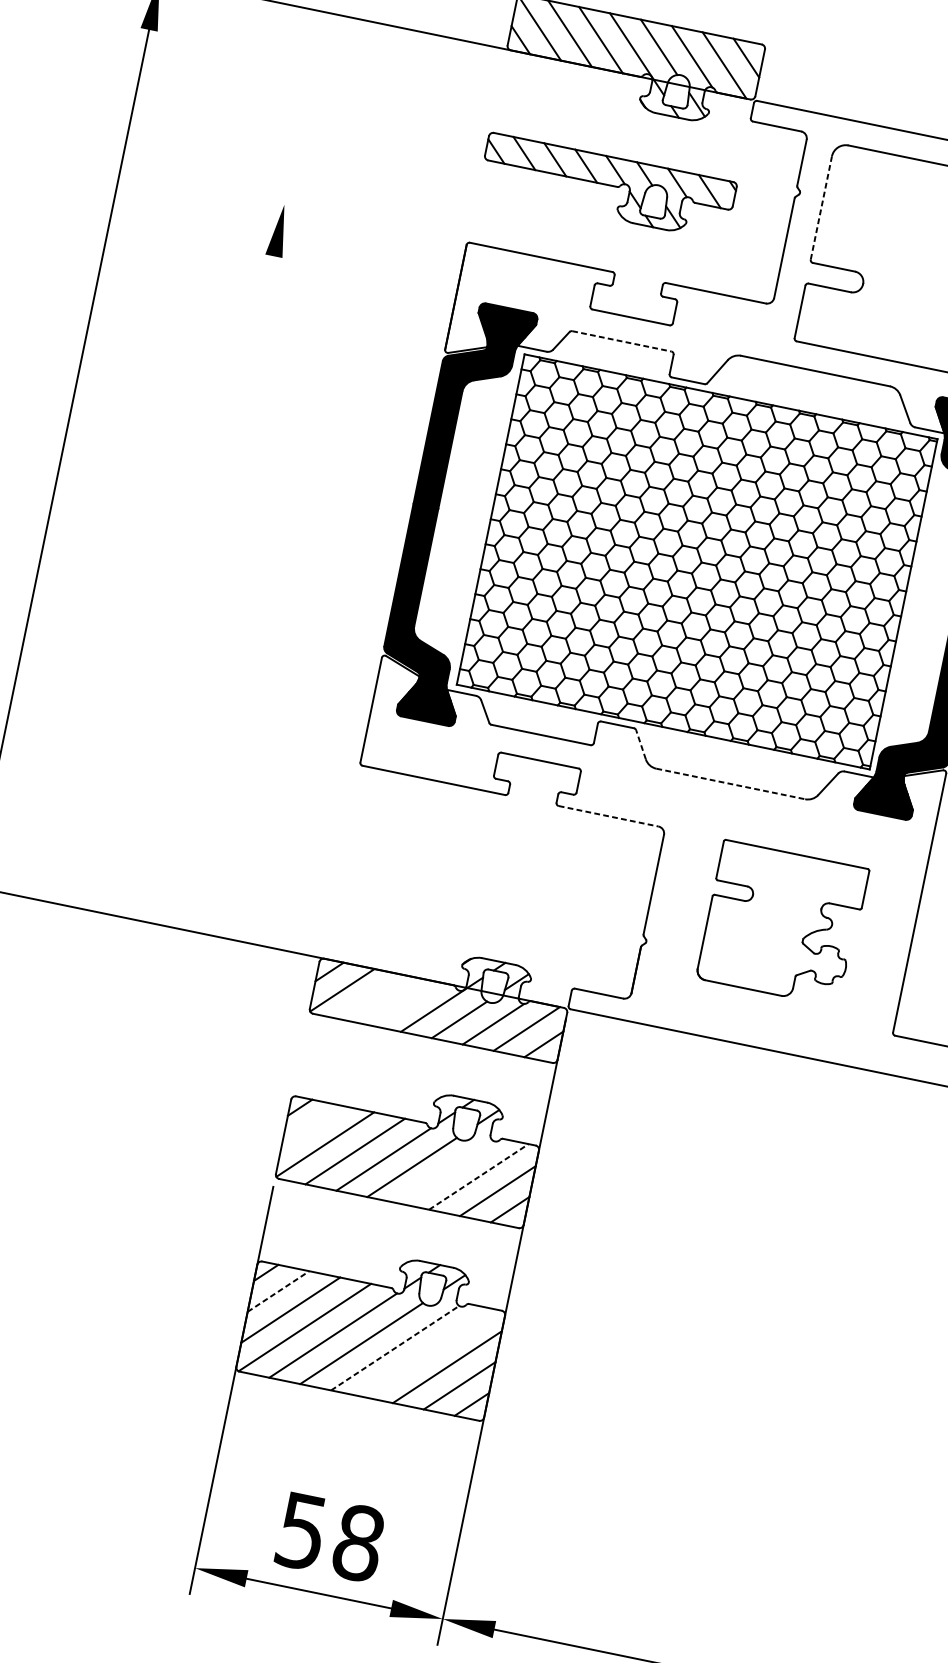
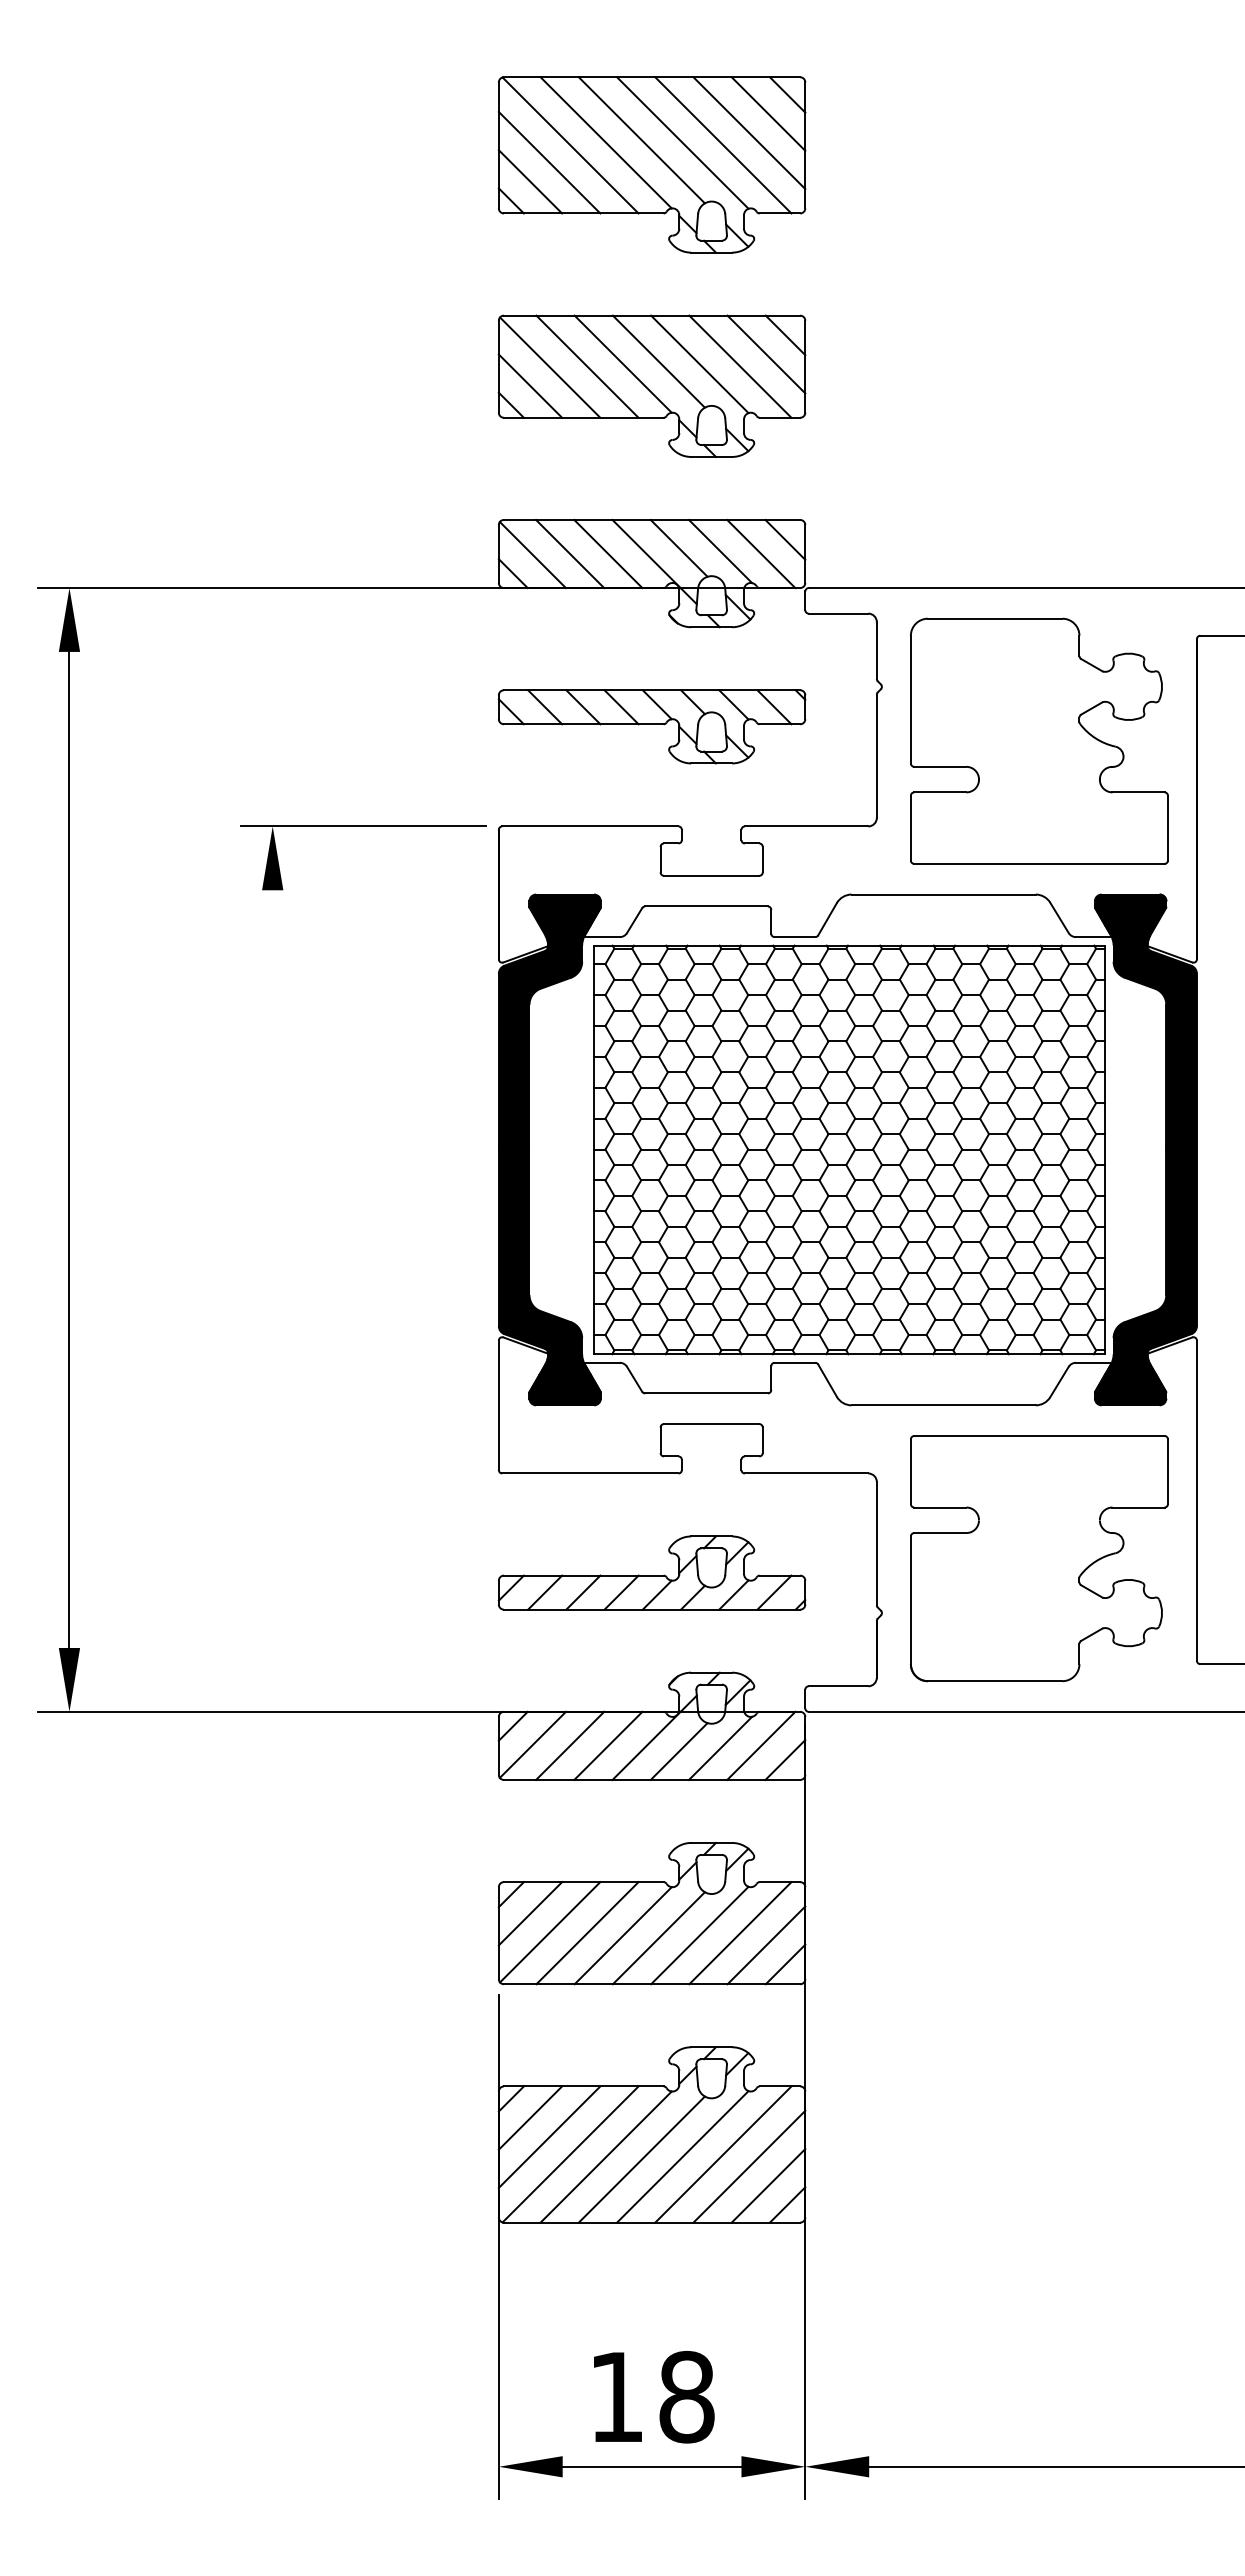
line: (821, 207) -> (910, 699), dashed -> solid
line: (357, 219) -> (363, 826), added
line: (622, 341) -> (707, 906), dashed -> solid
line: (640, 744) -> (827, 1380), dashed -> solid
line: (731, 784) -> (944, 1405), dashed -> solid
line: (608, 816) -> (806, 1473), dashed -> solid
part: (466, 870) -> (651, 1572), added
part: (782, 923) -> (1039, 1558), size x1.43
line: (372, 997) -> (570, 1745), added
line: (403, 1003) -> (608, 1745), added
line: (312, 1126) -> (530, 1913), added
line: (445, 1171) -> (699, 1935), added
line: (479, 1176) -> (740, 1932), dashed -> solid
line: (278, 1291) -> (530, 2118), dashed -> solid
line: (395, 1347) -> (682, 2156), dashed -> solid
line: (428, 1353) -> (723, 2154), added
text: (301, 1531) -> (616, 2397), 58 -> 18

